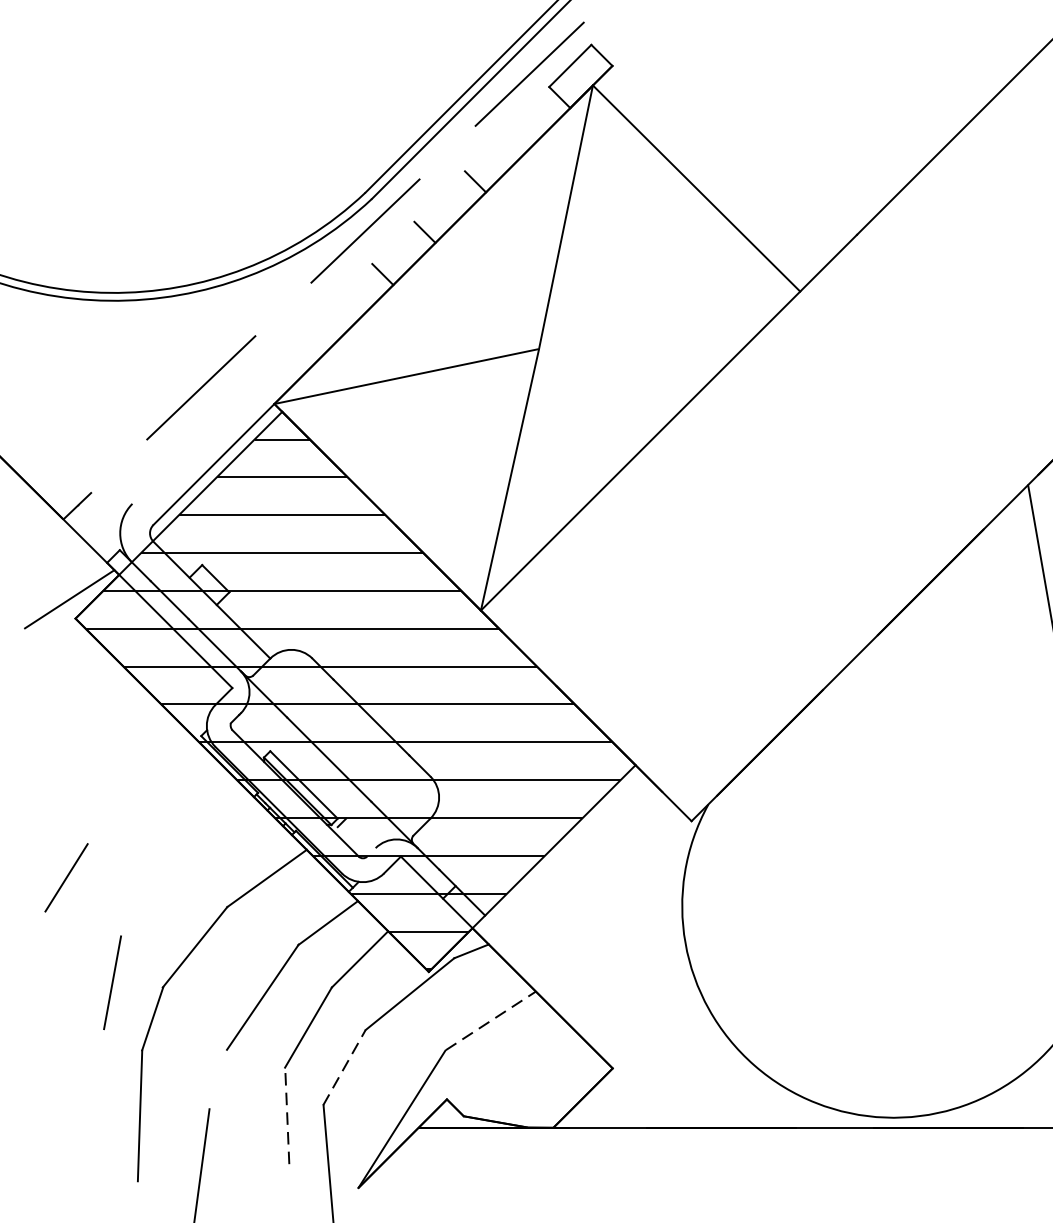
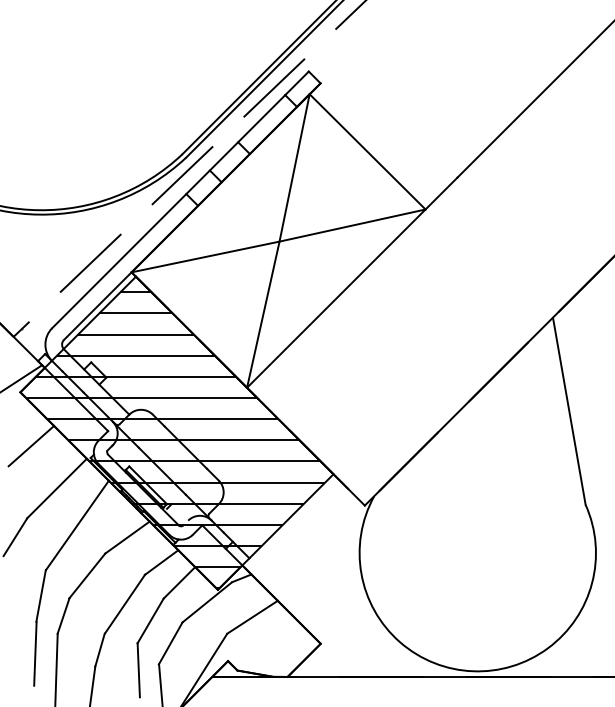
line: (340, 295) -> (168, 211), added
line: (669, 320) -> (352, 225), added
line: (95, 713) -> (31, 445), added
line: (140, 790) -> (56, 488), added
line: (175, 856) -> (76, 525), added
line: (492, 1019) -> (253, 616), dashed -> solid
line: (343, 1066) -> (170, 642), dashed -> solid
line: (217, 1078) -> (99, 649), added
line: (102, 1085) -> (35, 653), added
line: (286, 1114) -> (138, 669), dashed -> solid

